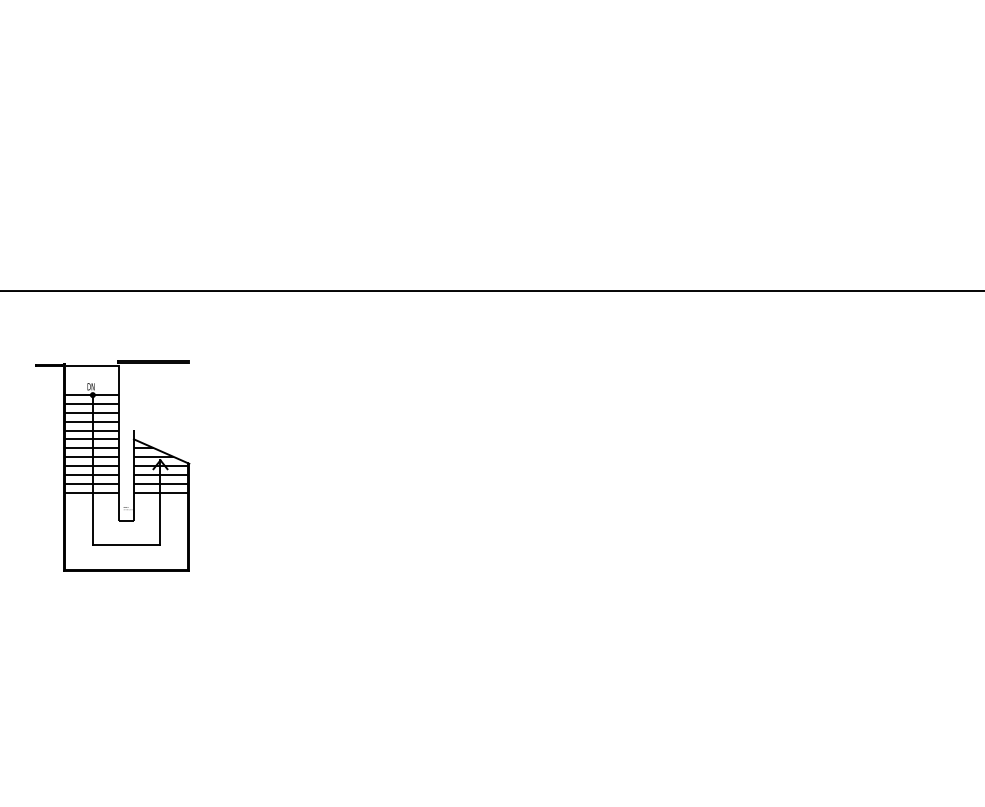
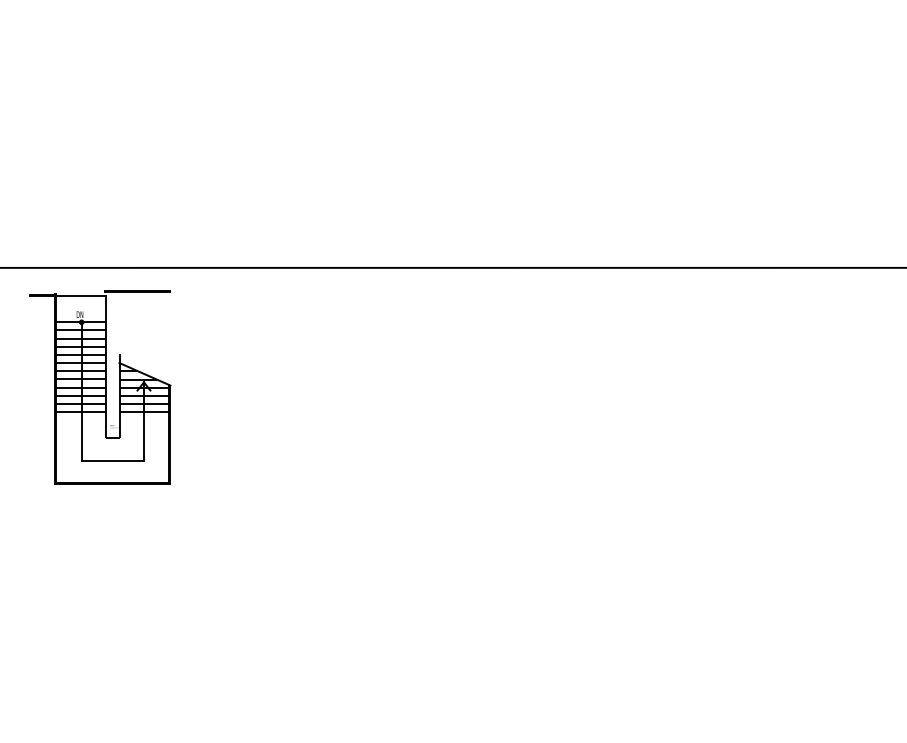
part: (112, 465) -> (99, 387), moved

